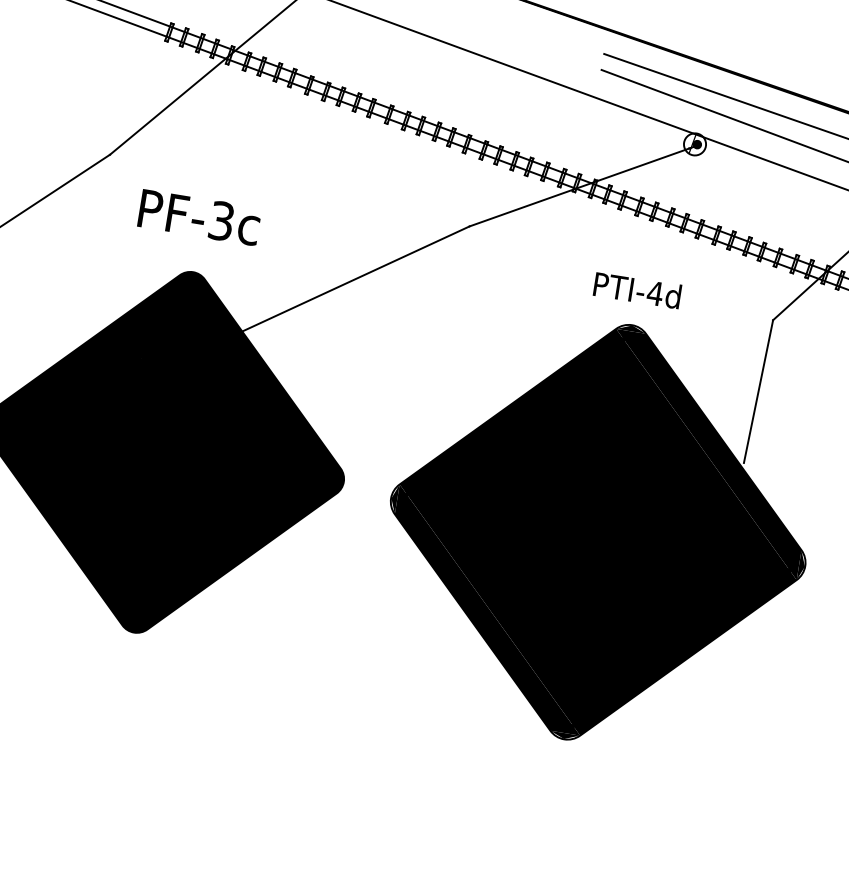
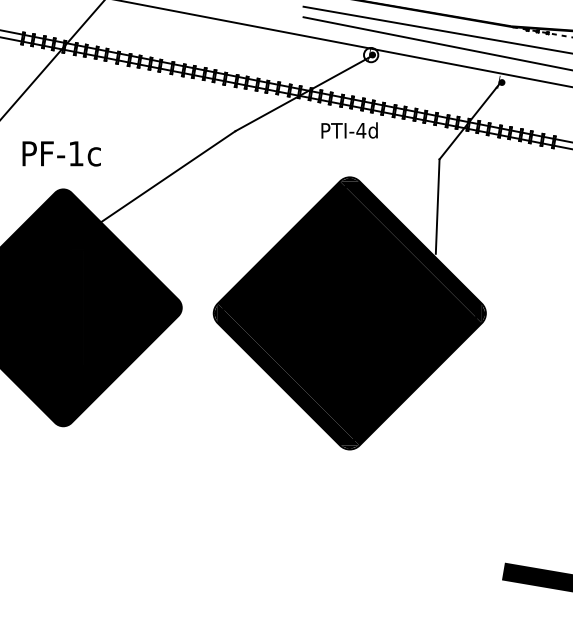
text: (222, 220) -> (76, 153), PF-3c -> PF-1c
text: (637, 290) -> (349, 130), moved

